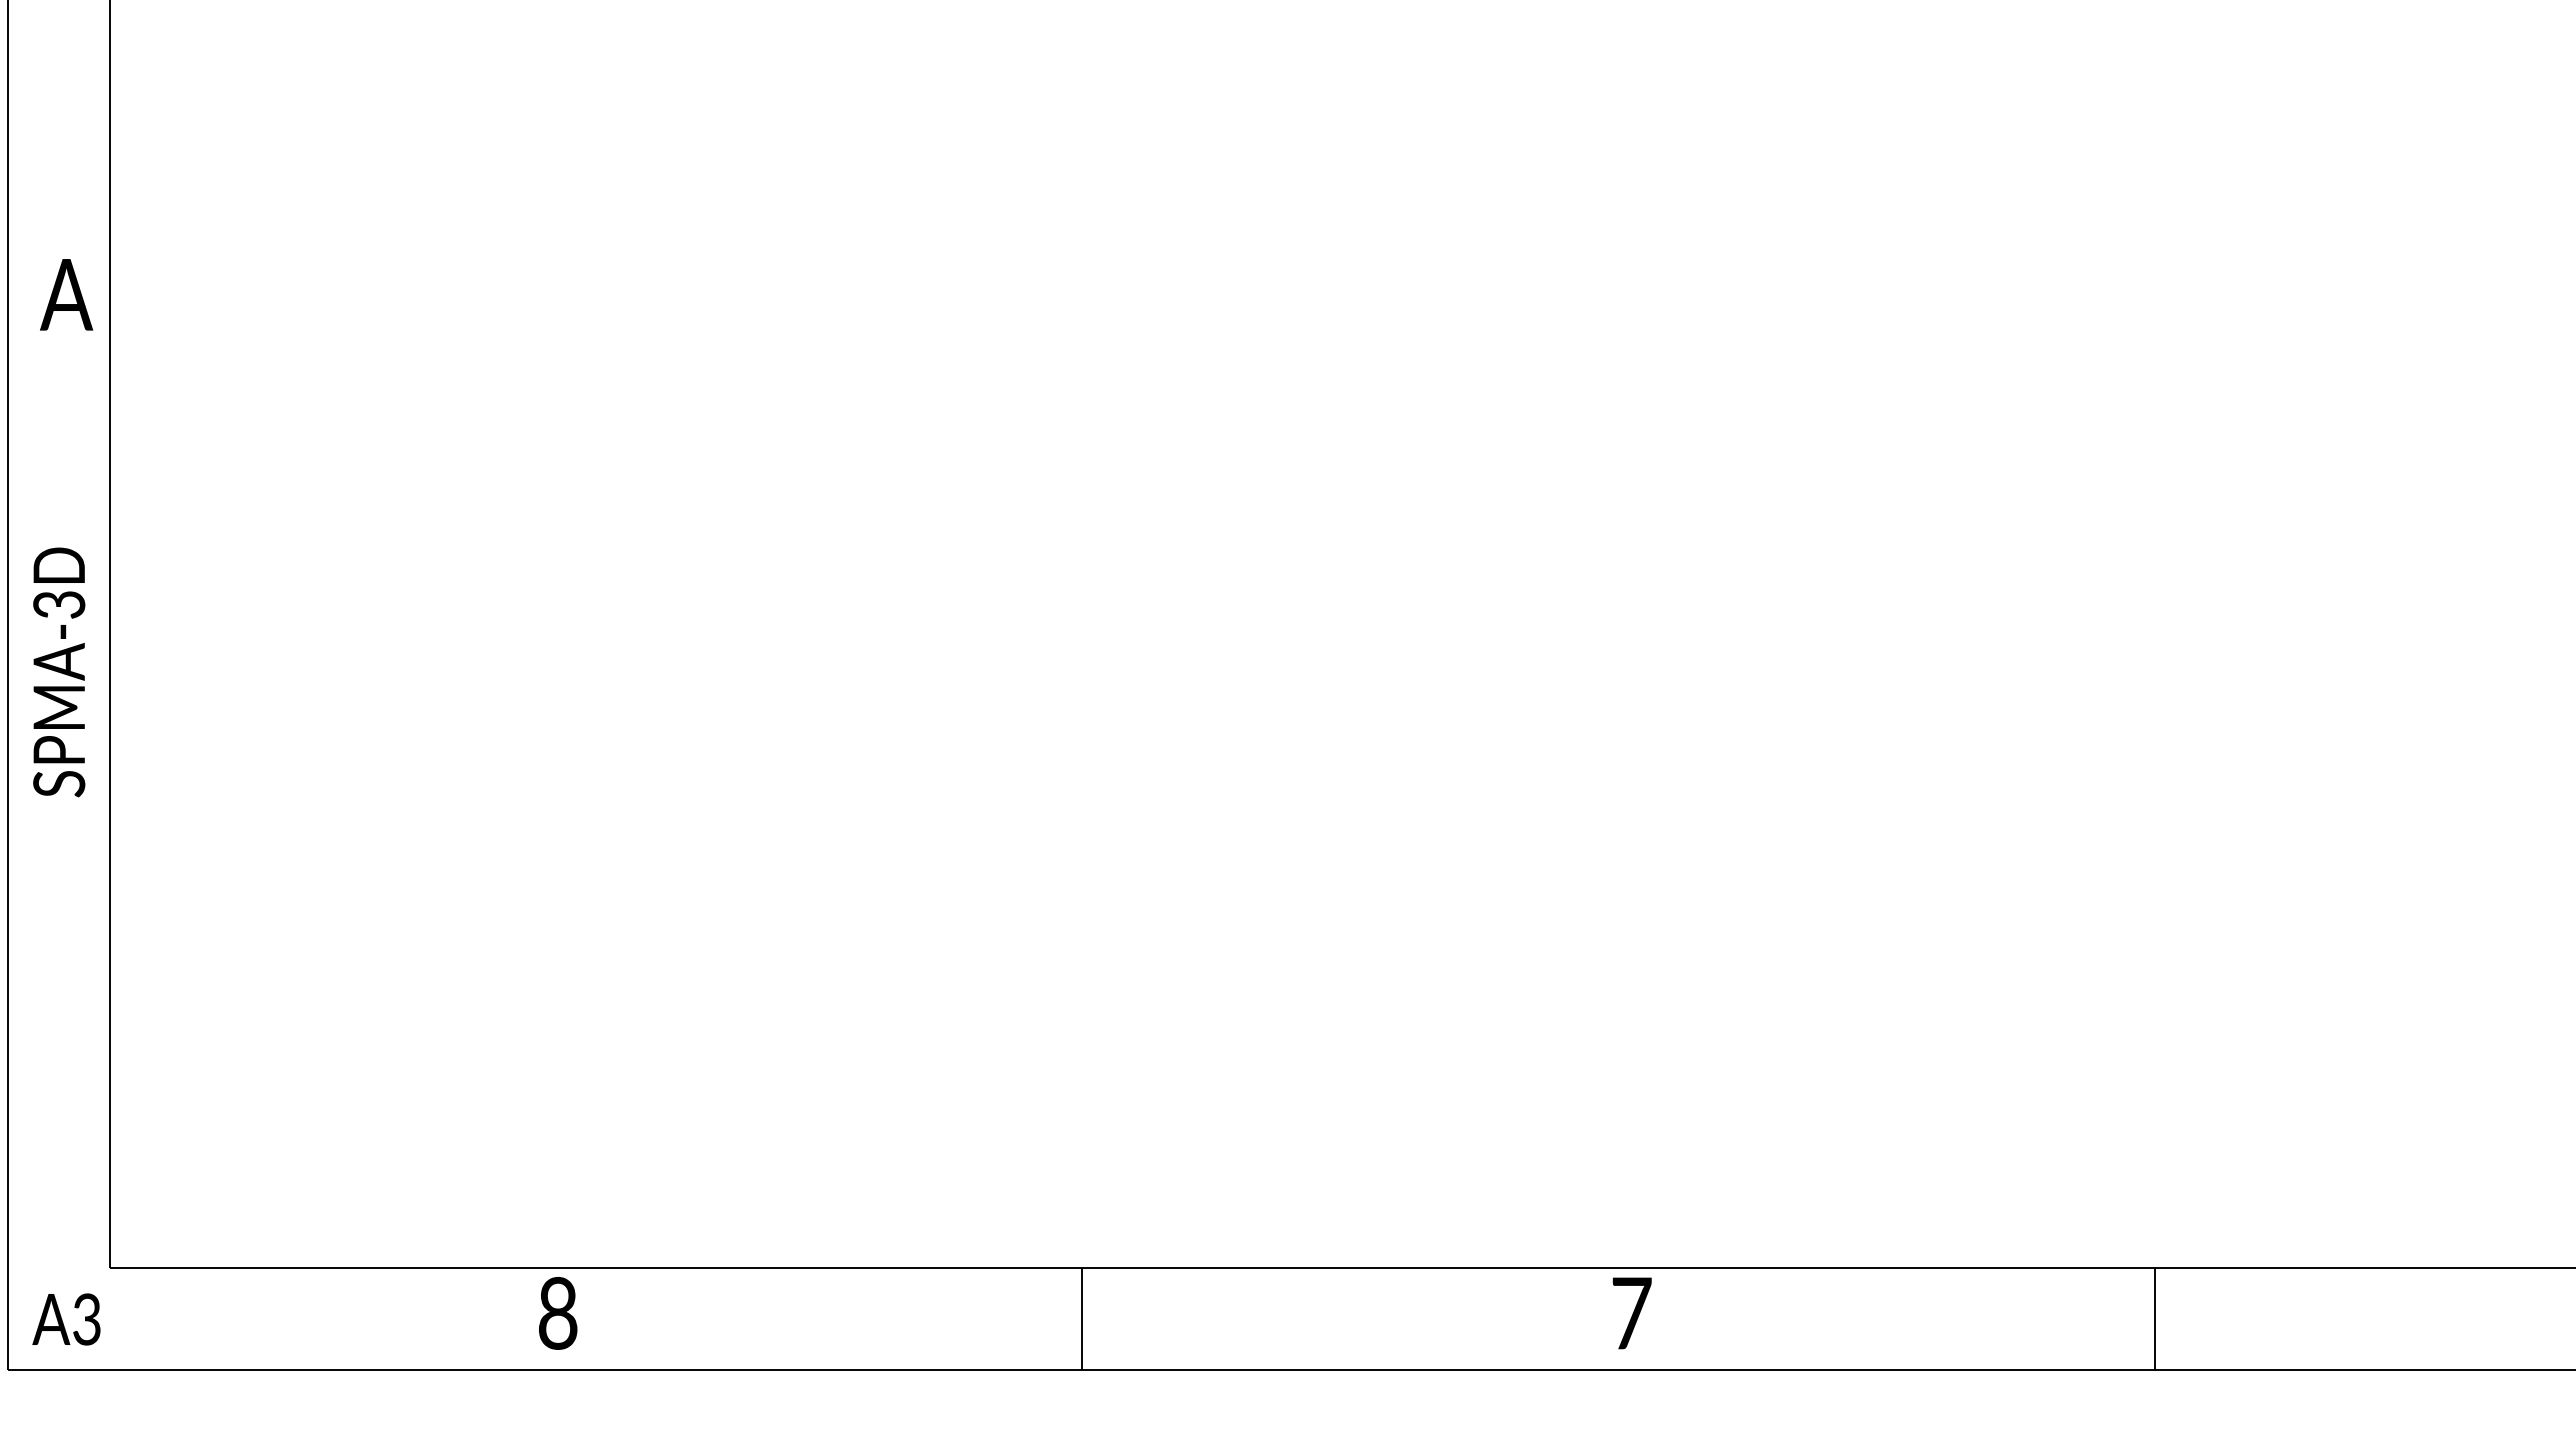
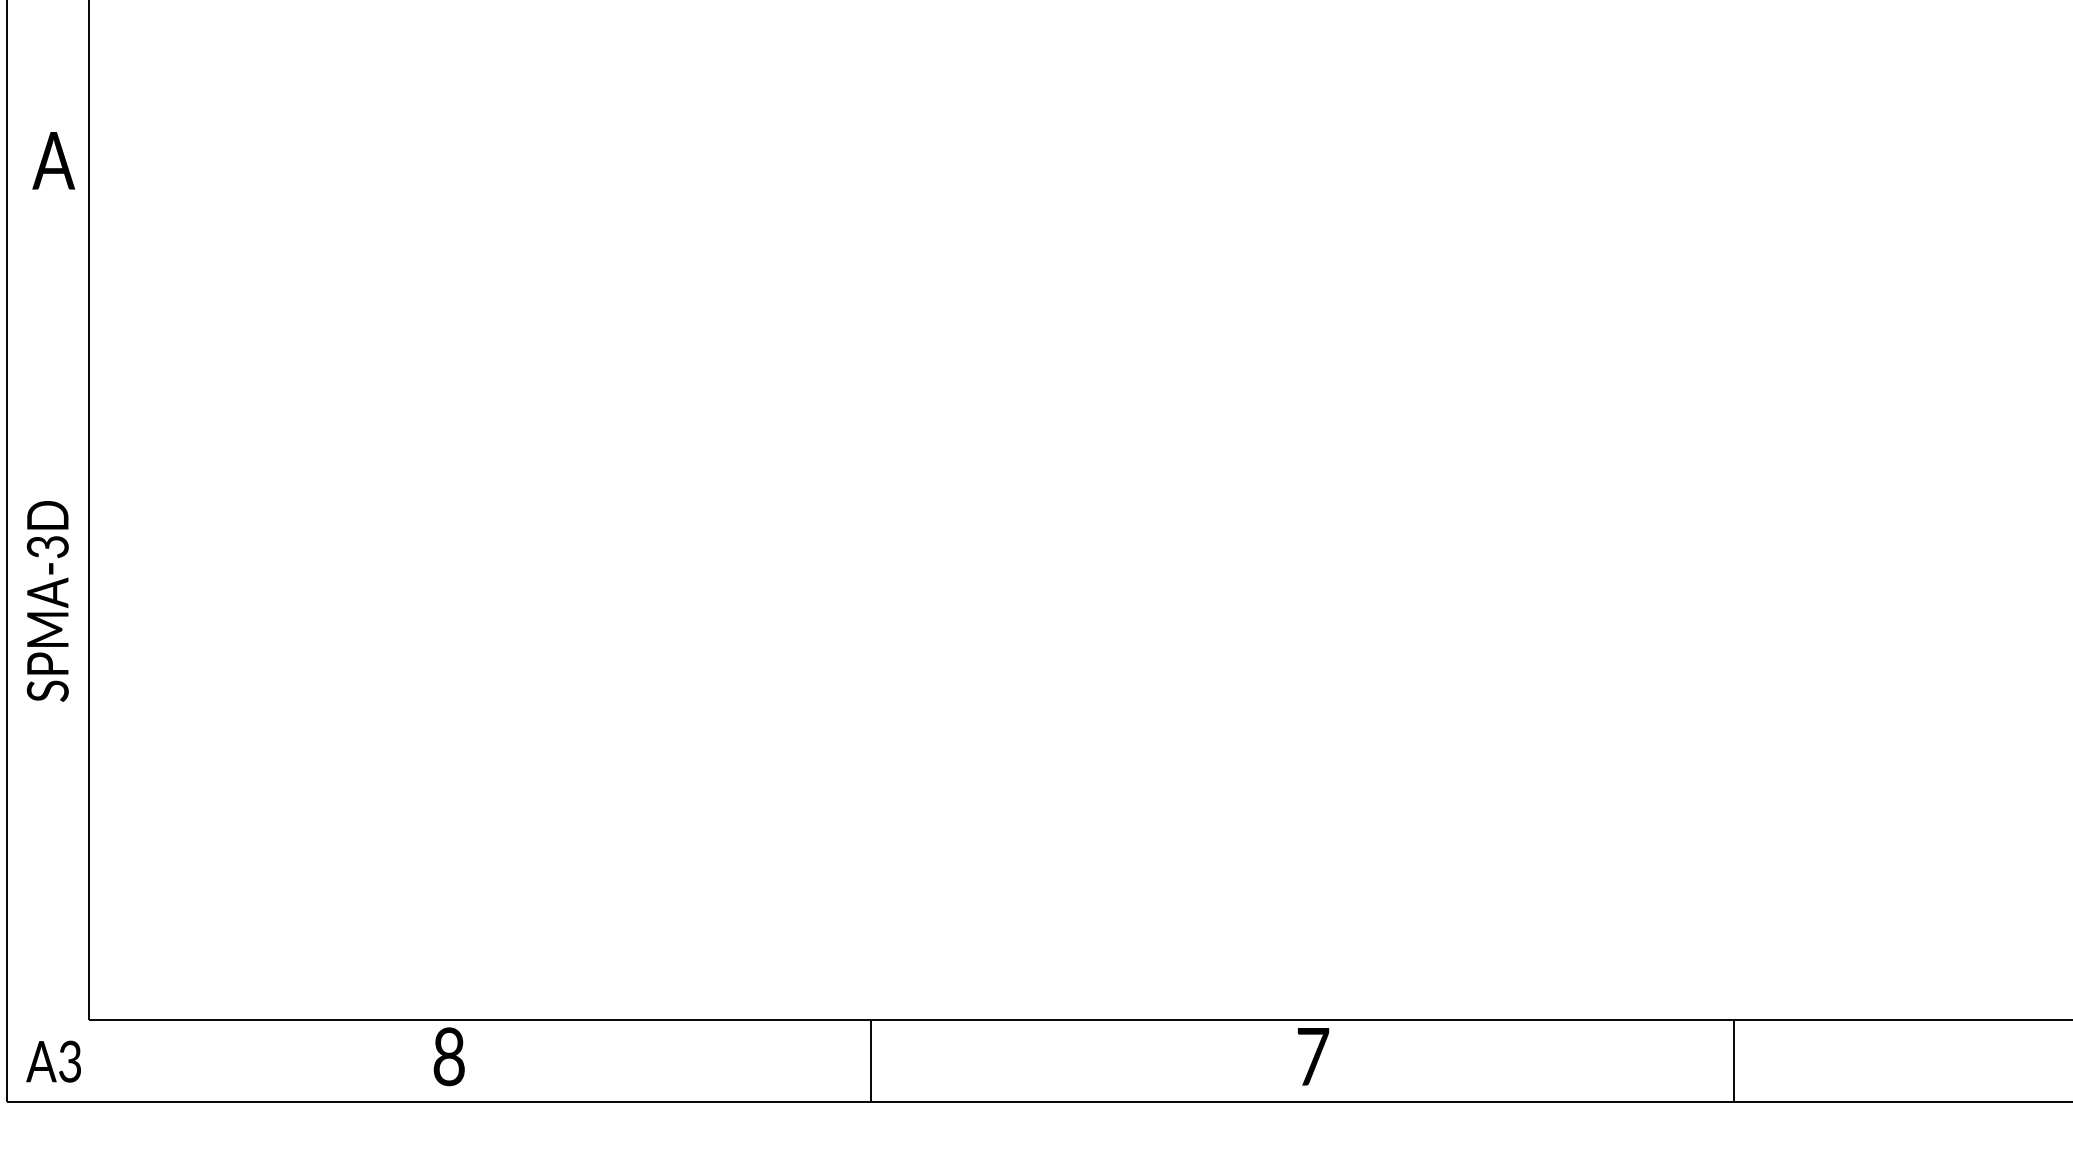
text: (66, 294) -> (53, 160), moved
text: (59, 672) -> (48, 601), moved

